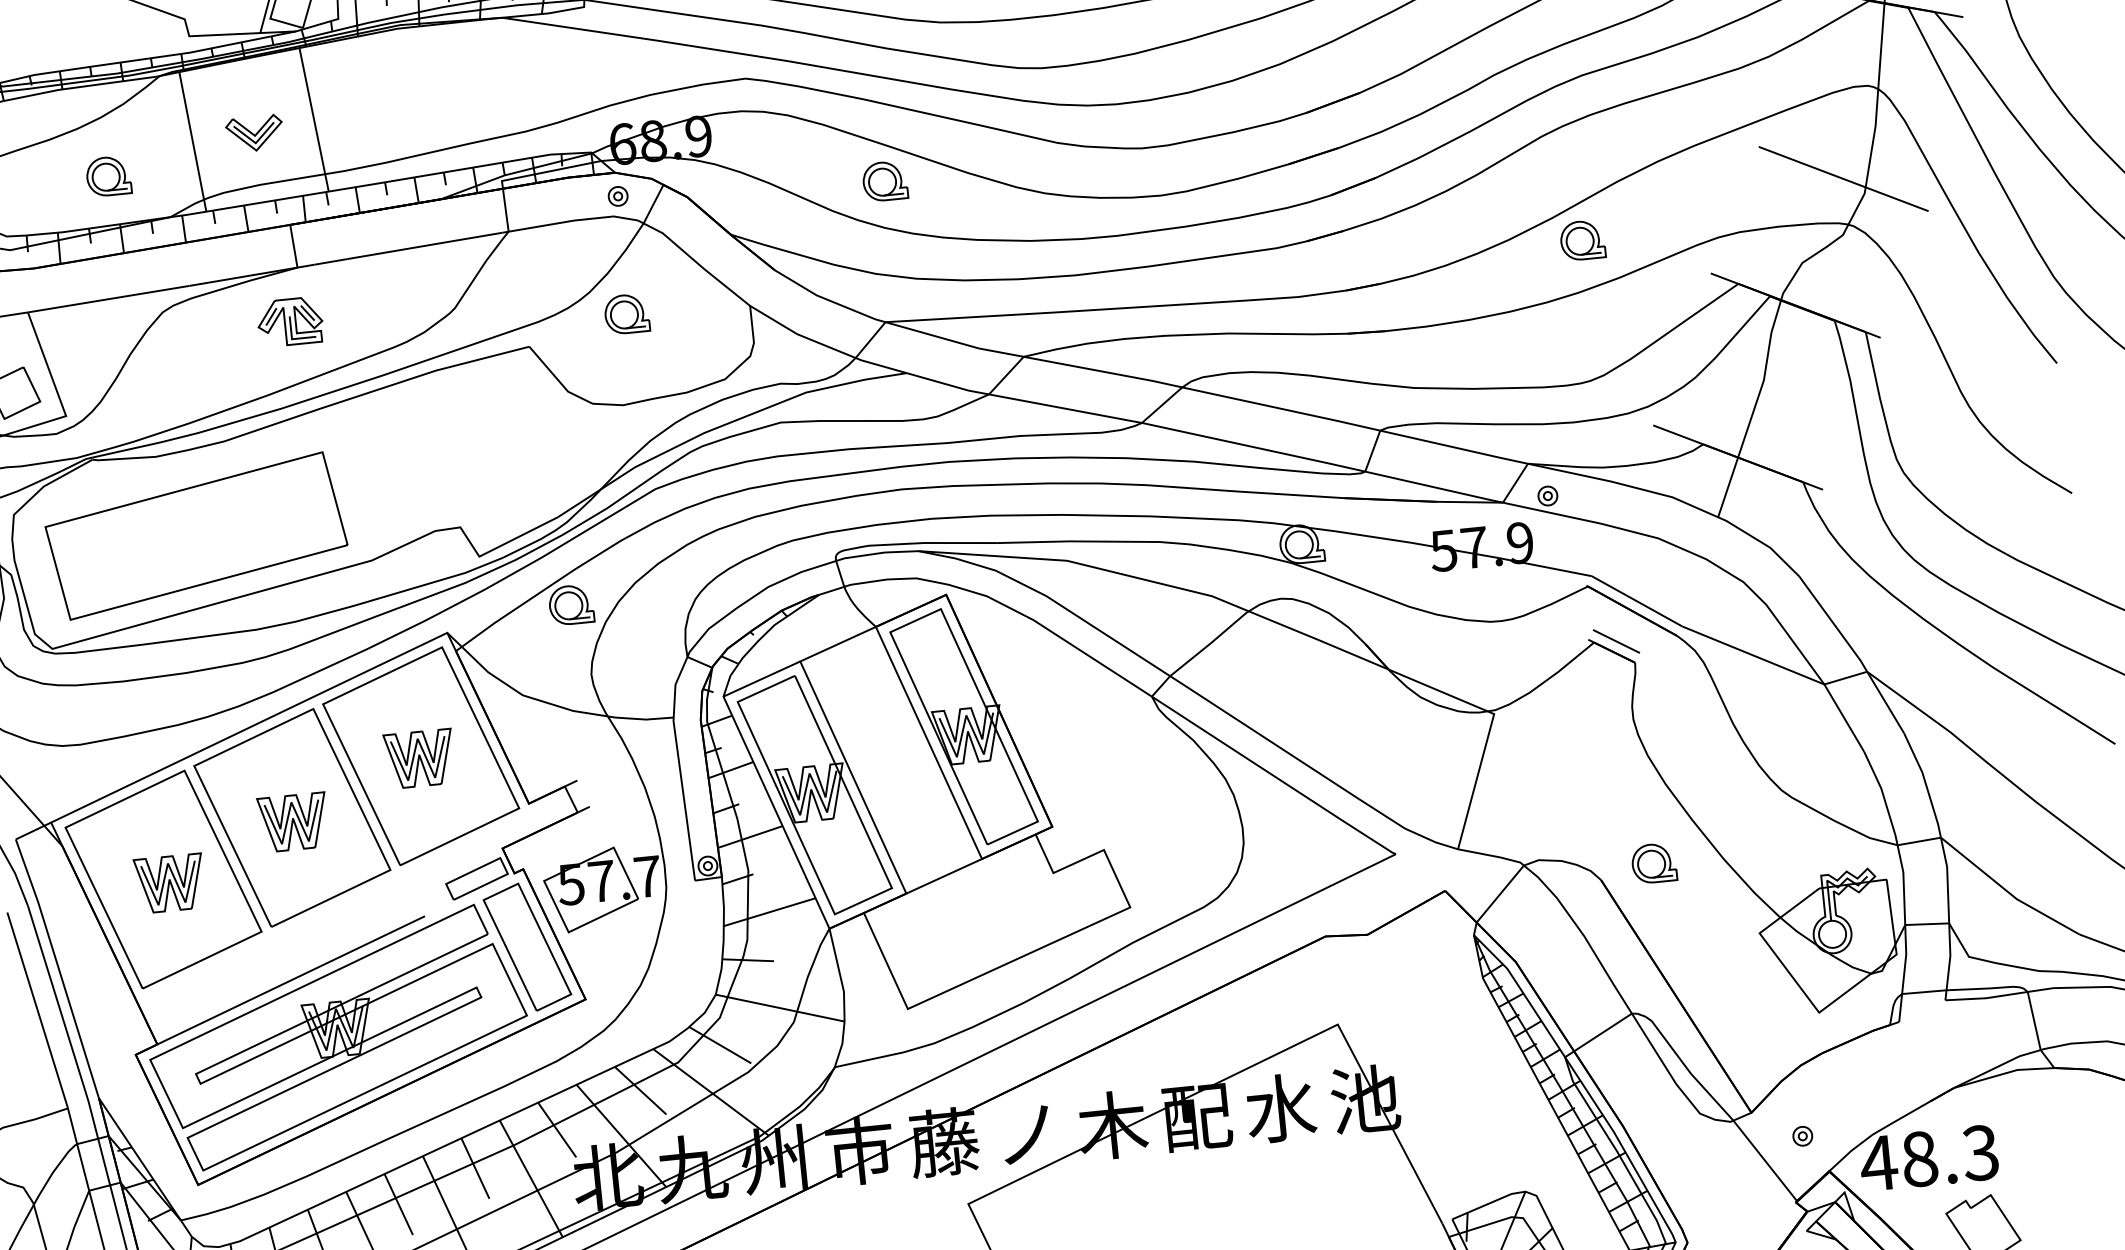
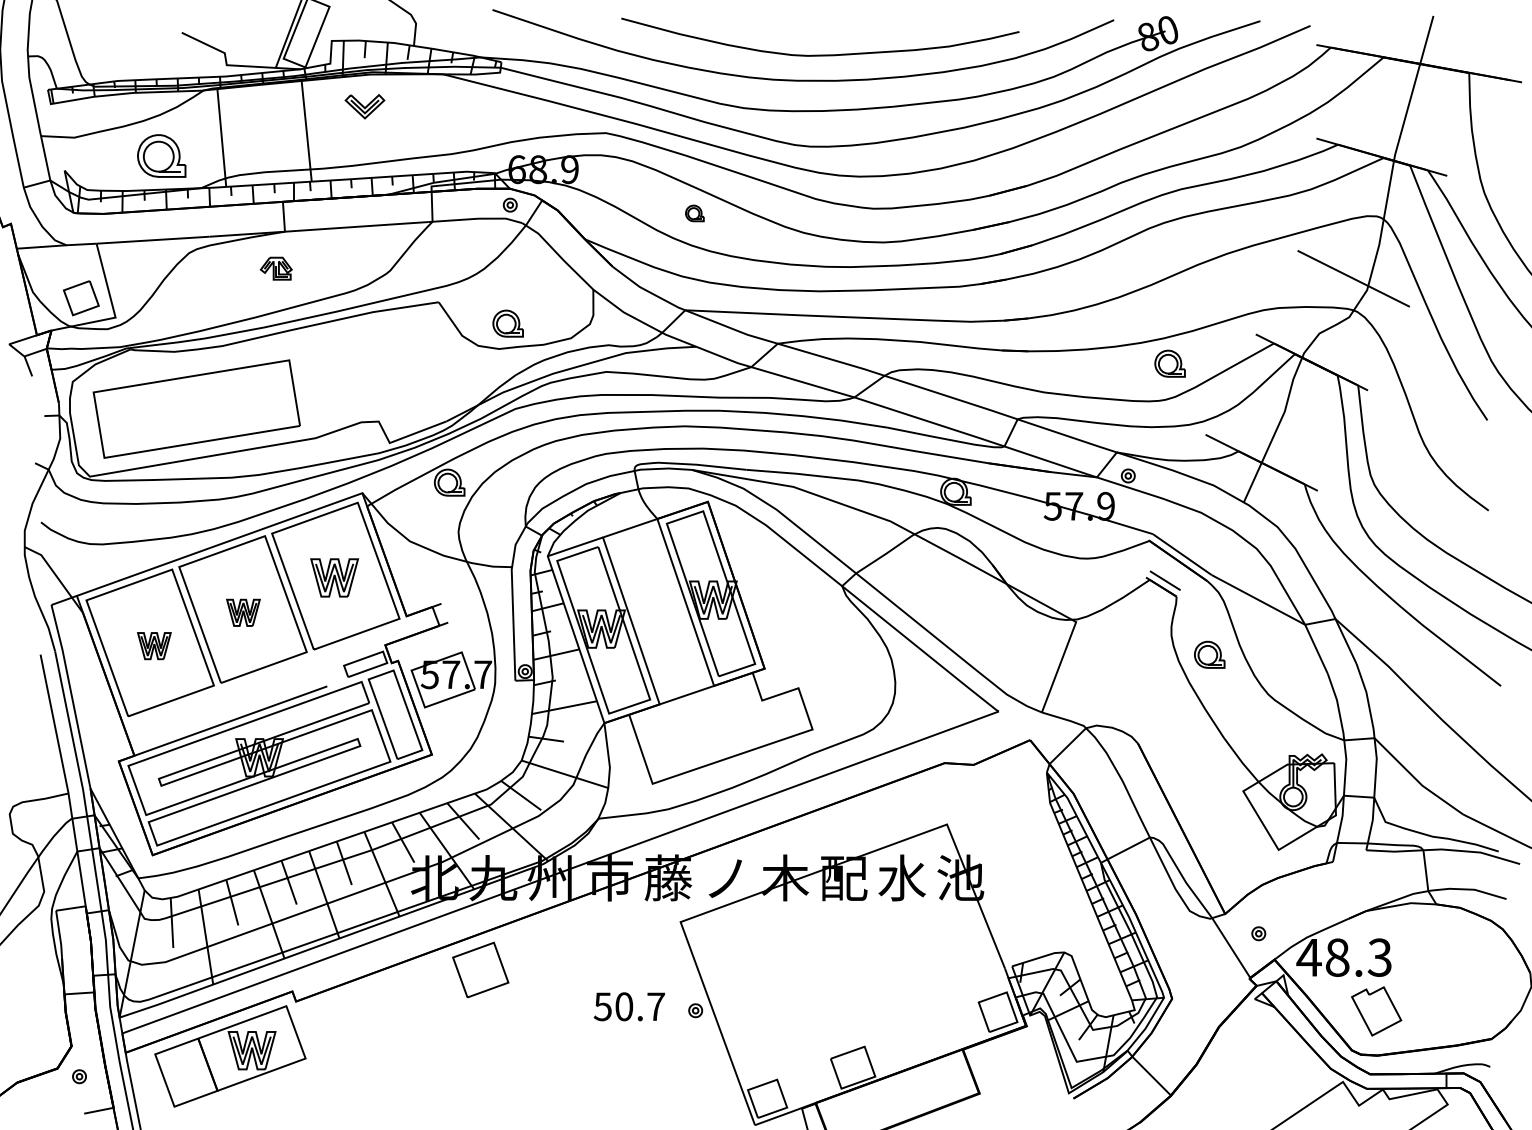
part: (254, 133) -> (364, 106), moved
part: (108, 175) -> (161, 155), size x1.6
part: (884, 181) -> (694, 213), size x0.6
part: (1581, 240) -> (1169, 363), moved
part: (626, 313) -> (507, 323), moved
part: (290, 321) -> (276, 268), size x0.7
part: (293, 822) -> (243, 612), size x0.7
part: (1653, 862) -> (1209, 654), moved
part: (170, 882) -> (154, 645), size x0.7

